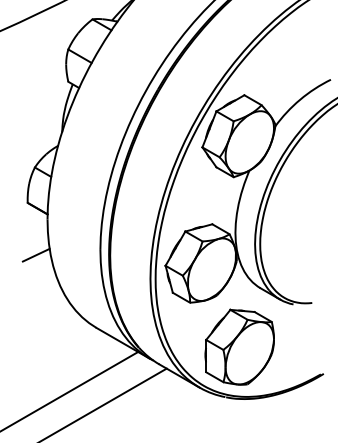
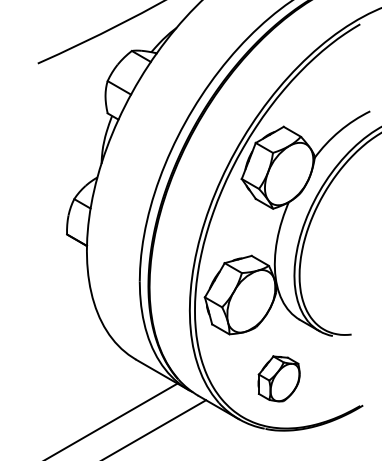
line: (36, 254) -> (75, 286), removed
part: (239, 346) -> (278, 378), size x0.6

